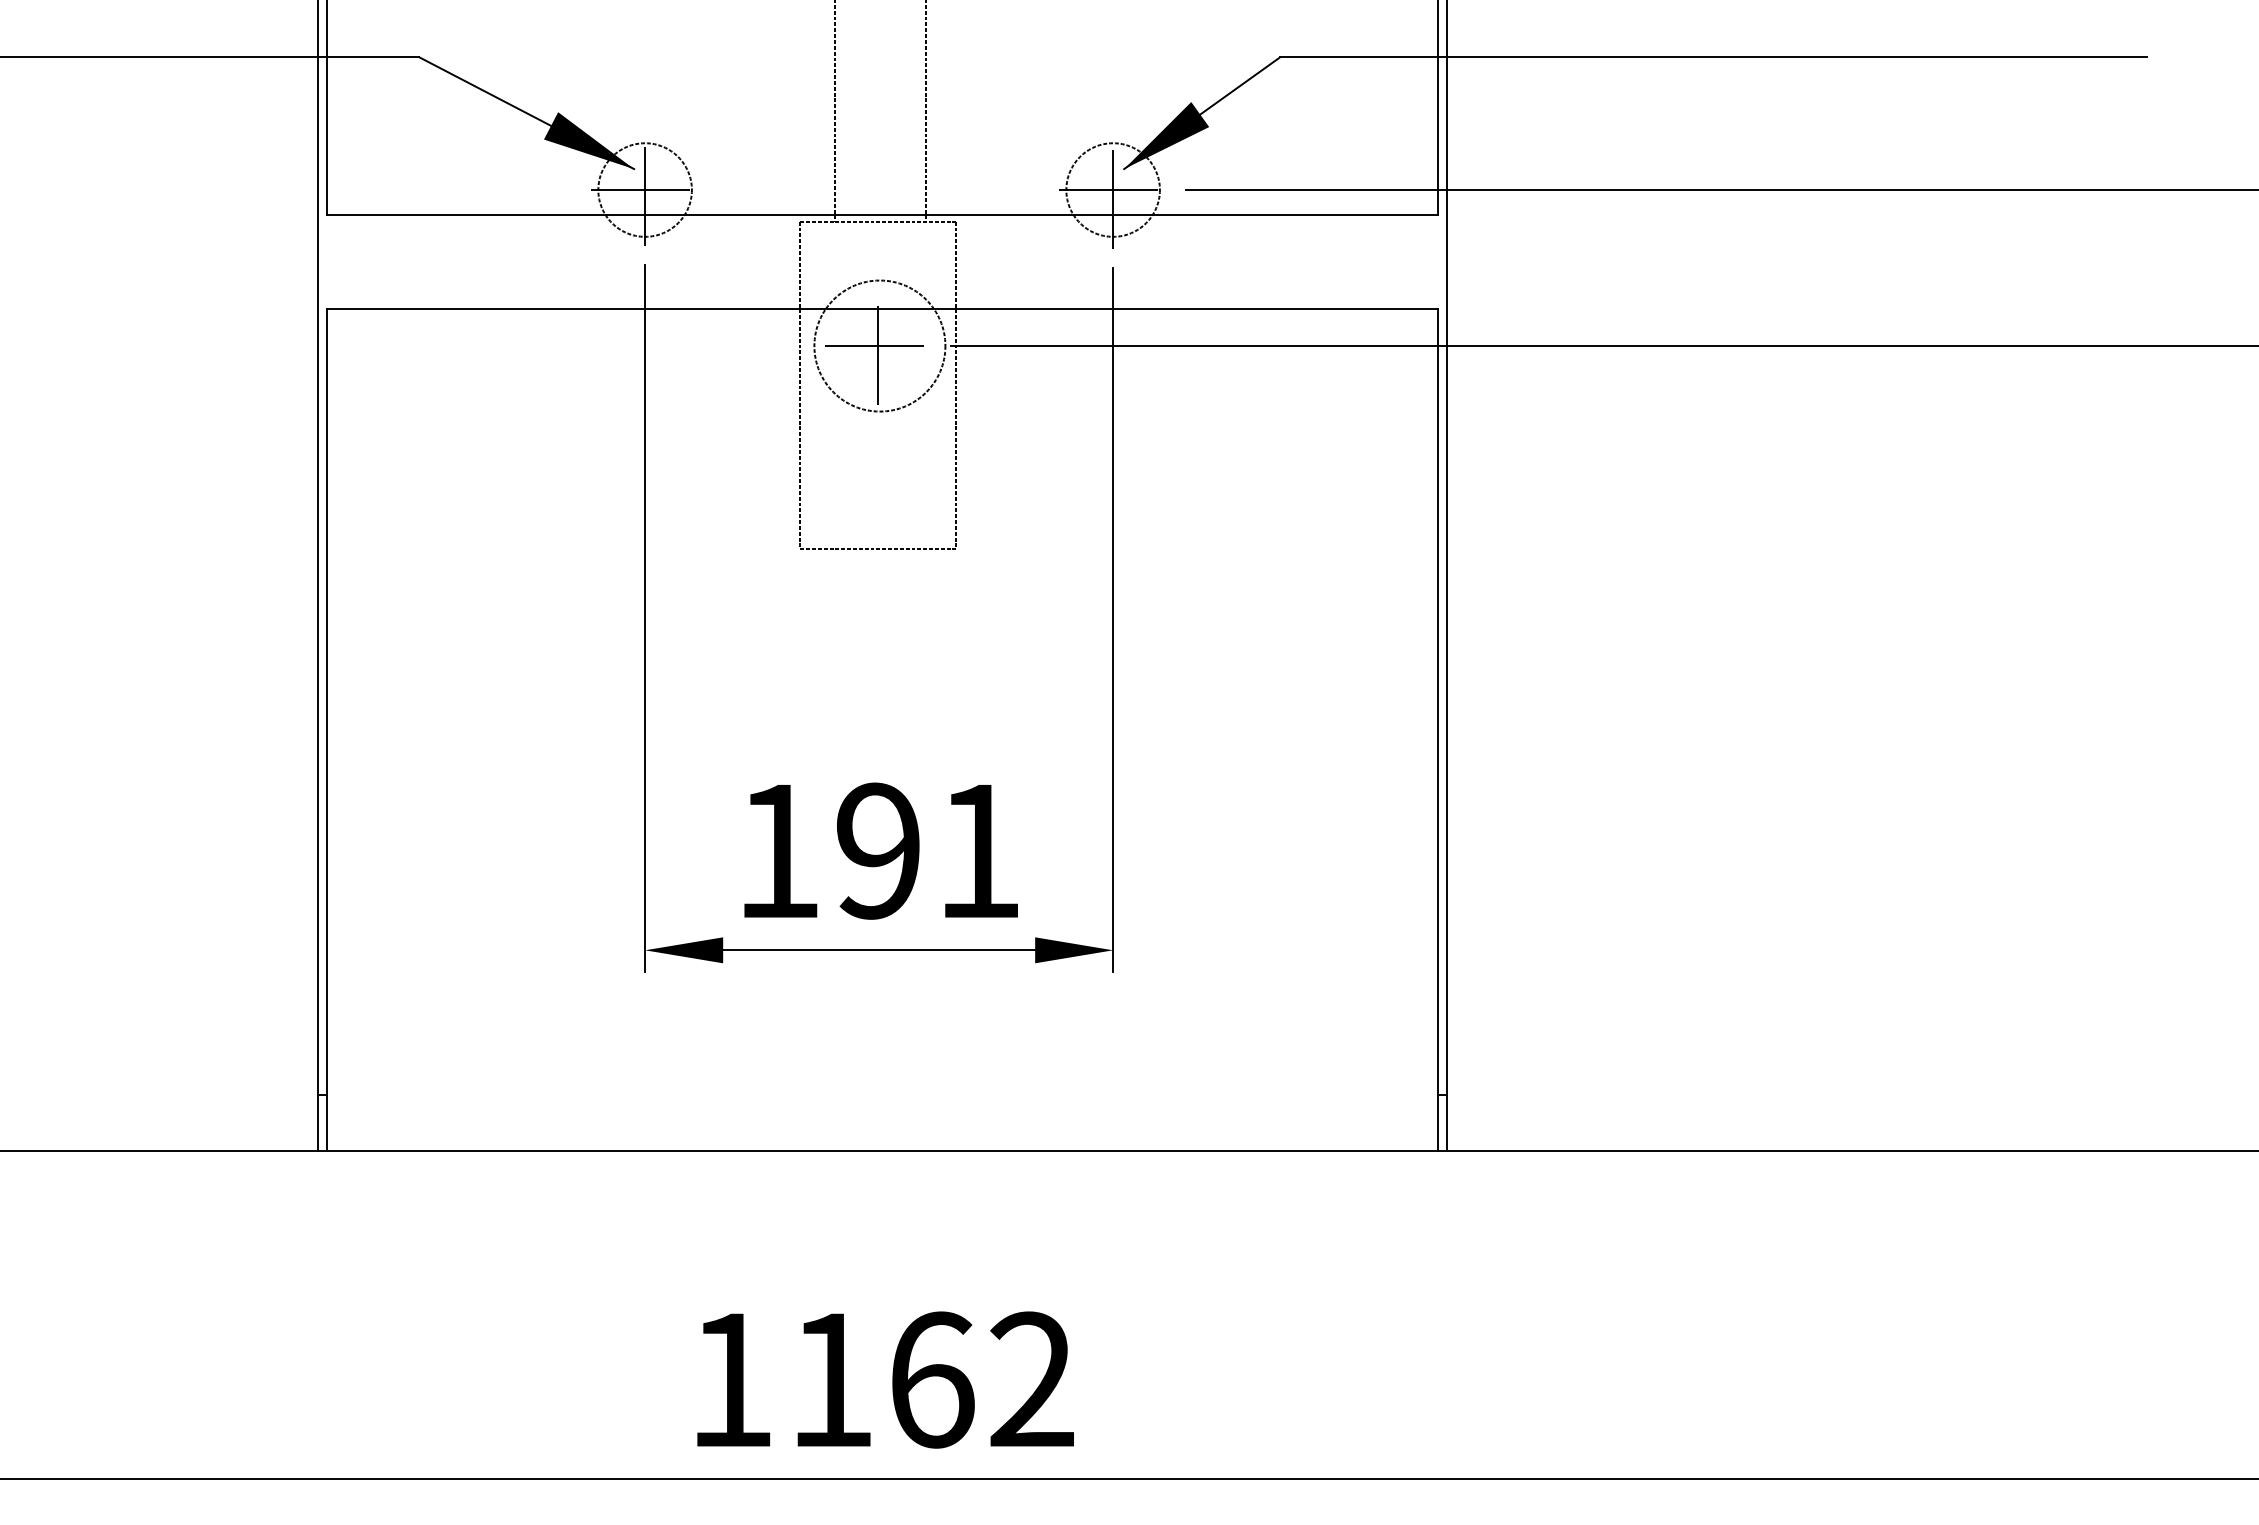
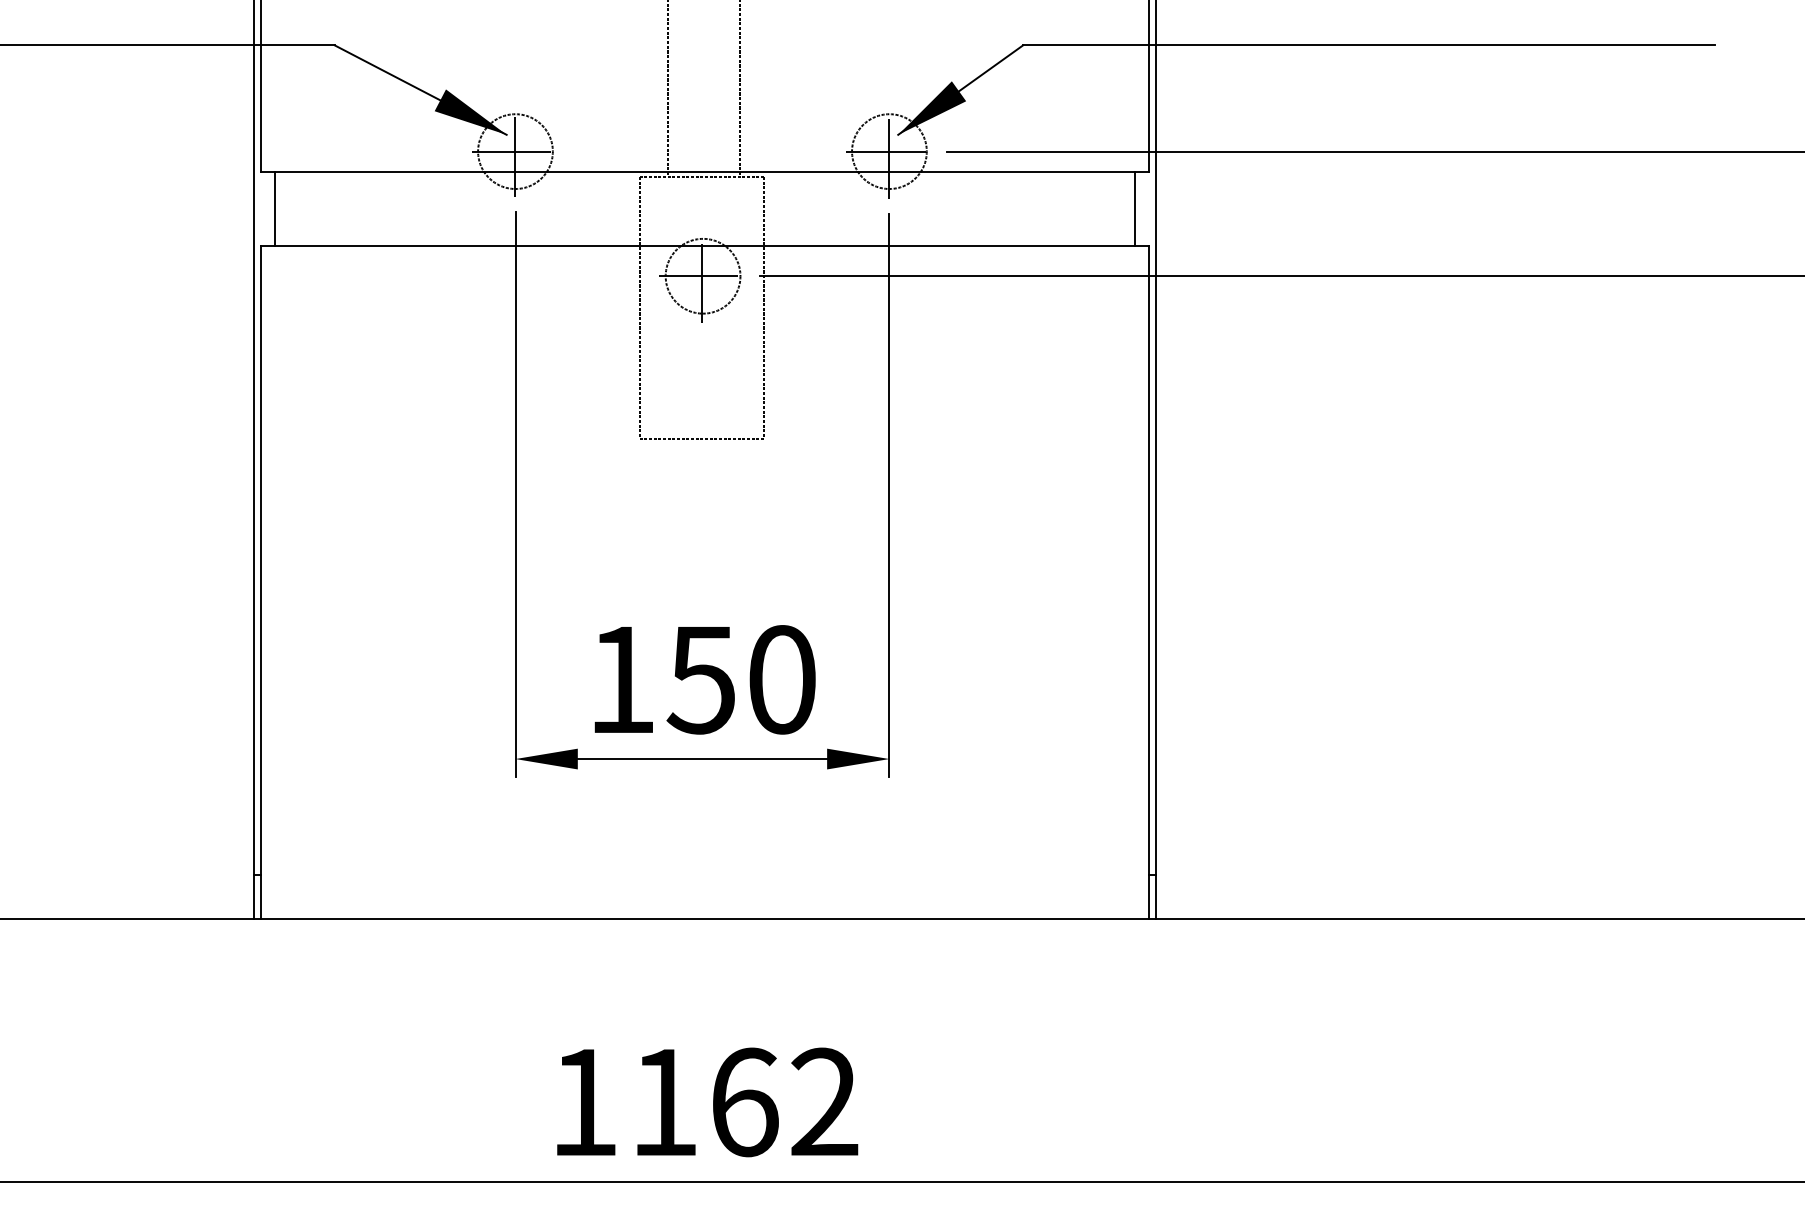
line: (344, 261) -> (275, 208), added
line: (1420, 261) -> (1135, 208), added
circle: (879, 345) -> (702, 275), size x0.71
text: (927, 850) -> (741, 679), 191 -> 150

